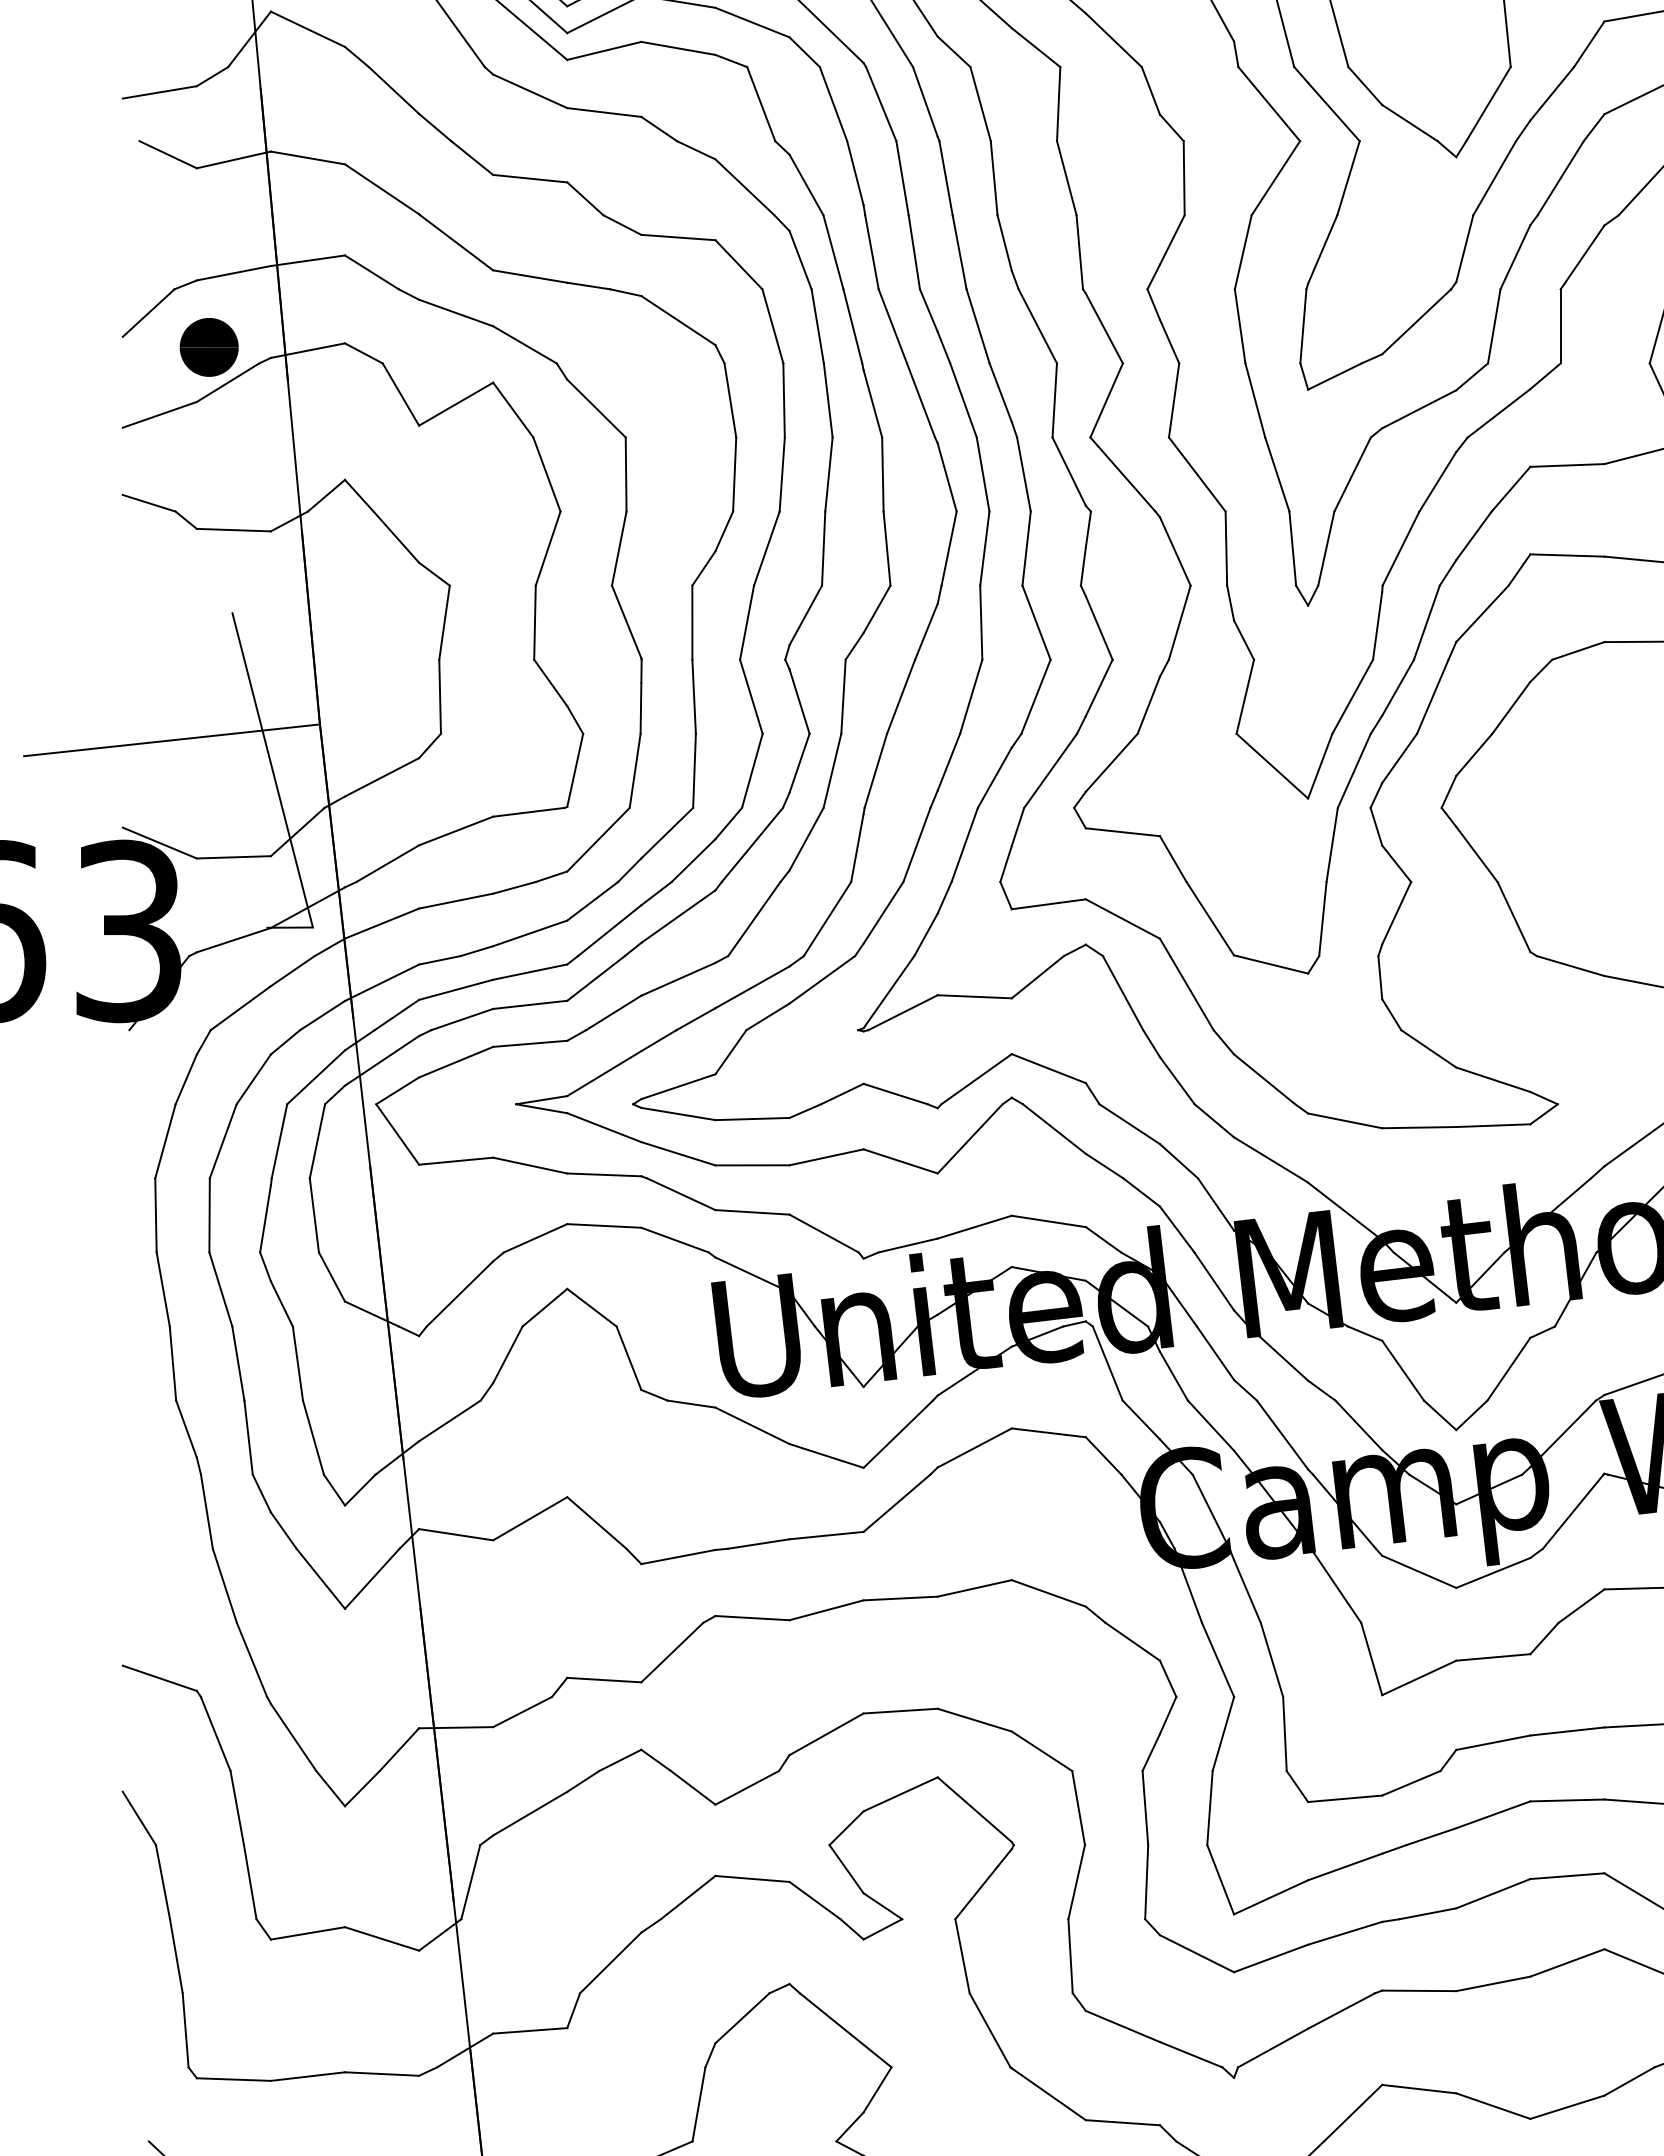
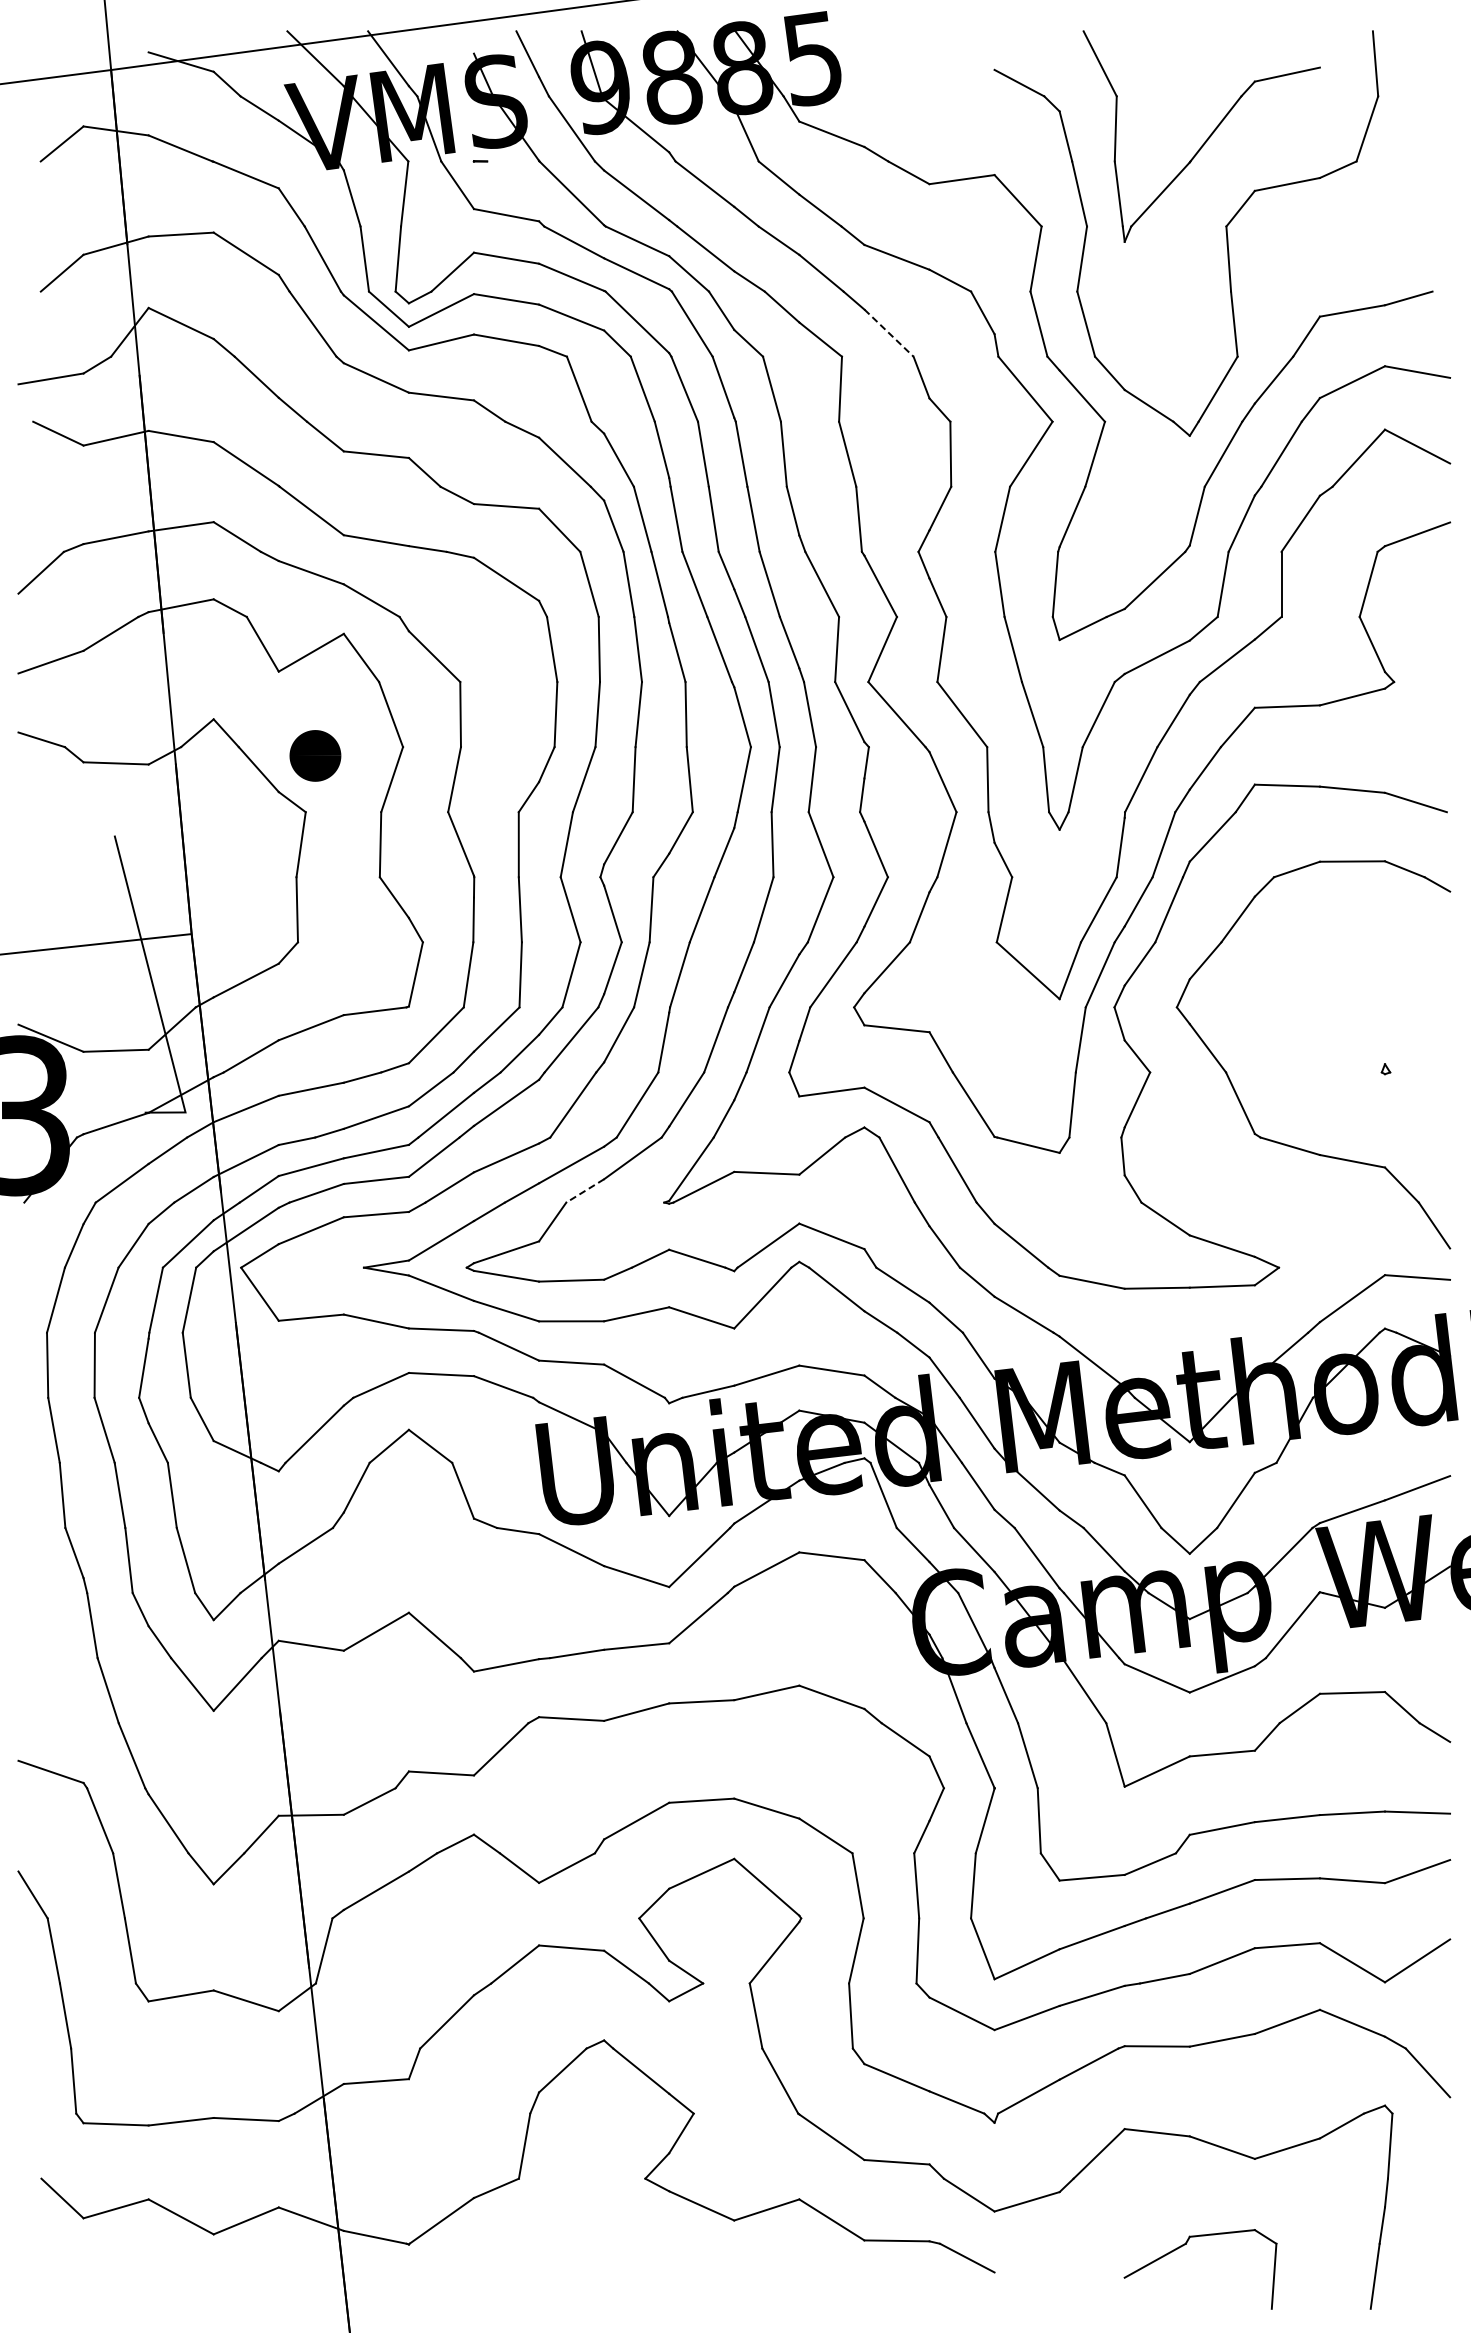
line: (1114, 40) -> (889, 333), solid -> dashed
text: (209, 346) -> (315, 755), moved
line: (767, 1017) -> (584, 1191), solid -> dashed

